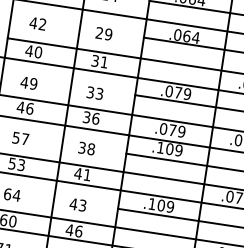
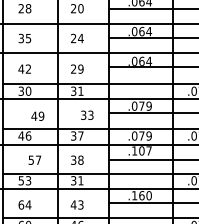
text: (29, 50) -> (21, 90), 40 -> 30
text: (28, 82) -> (37, 115), moved
text: (95, 92) -> (87, 114), moved
text: (95, 118) -> (80, 135), 36 -> 37
text: (20, 137) -> (34, 159), moved
text: (178, 149) -> (148, 150), .109 -> .107
text: (78, 173) -> (73, 180), 41 -> 31
text: (165, 205) -> (145, 195), .109 -> .160

